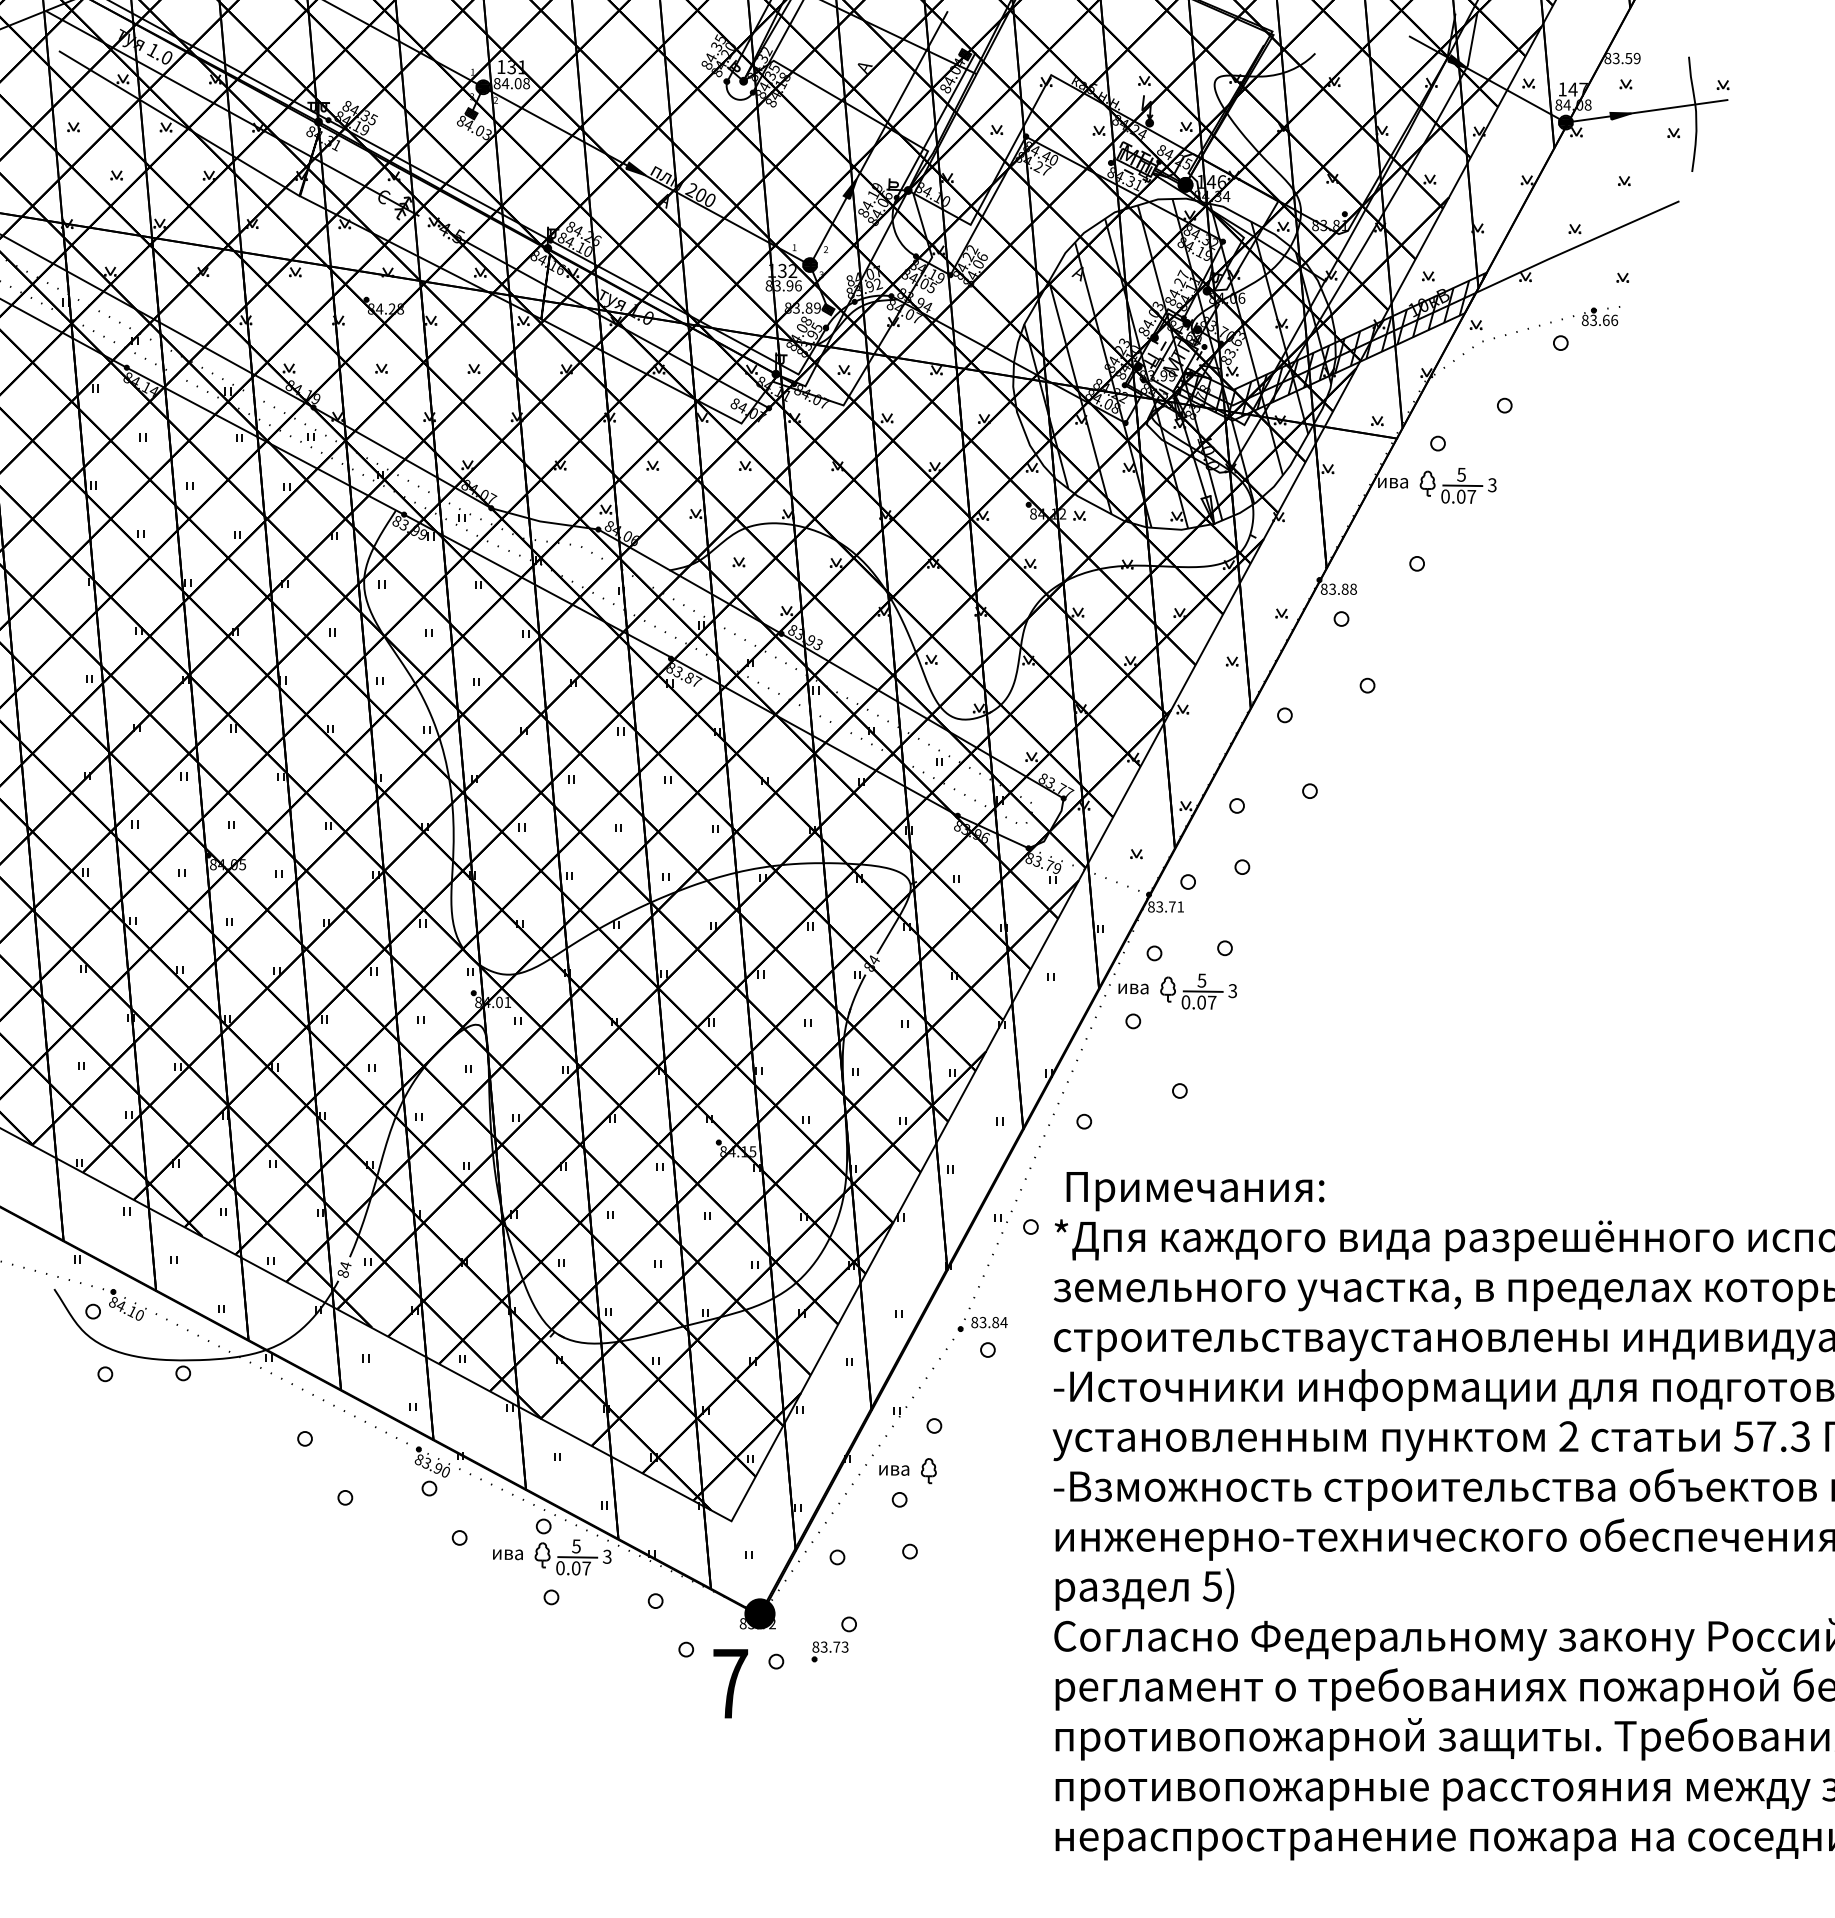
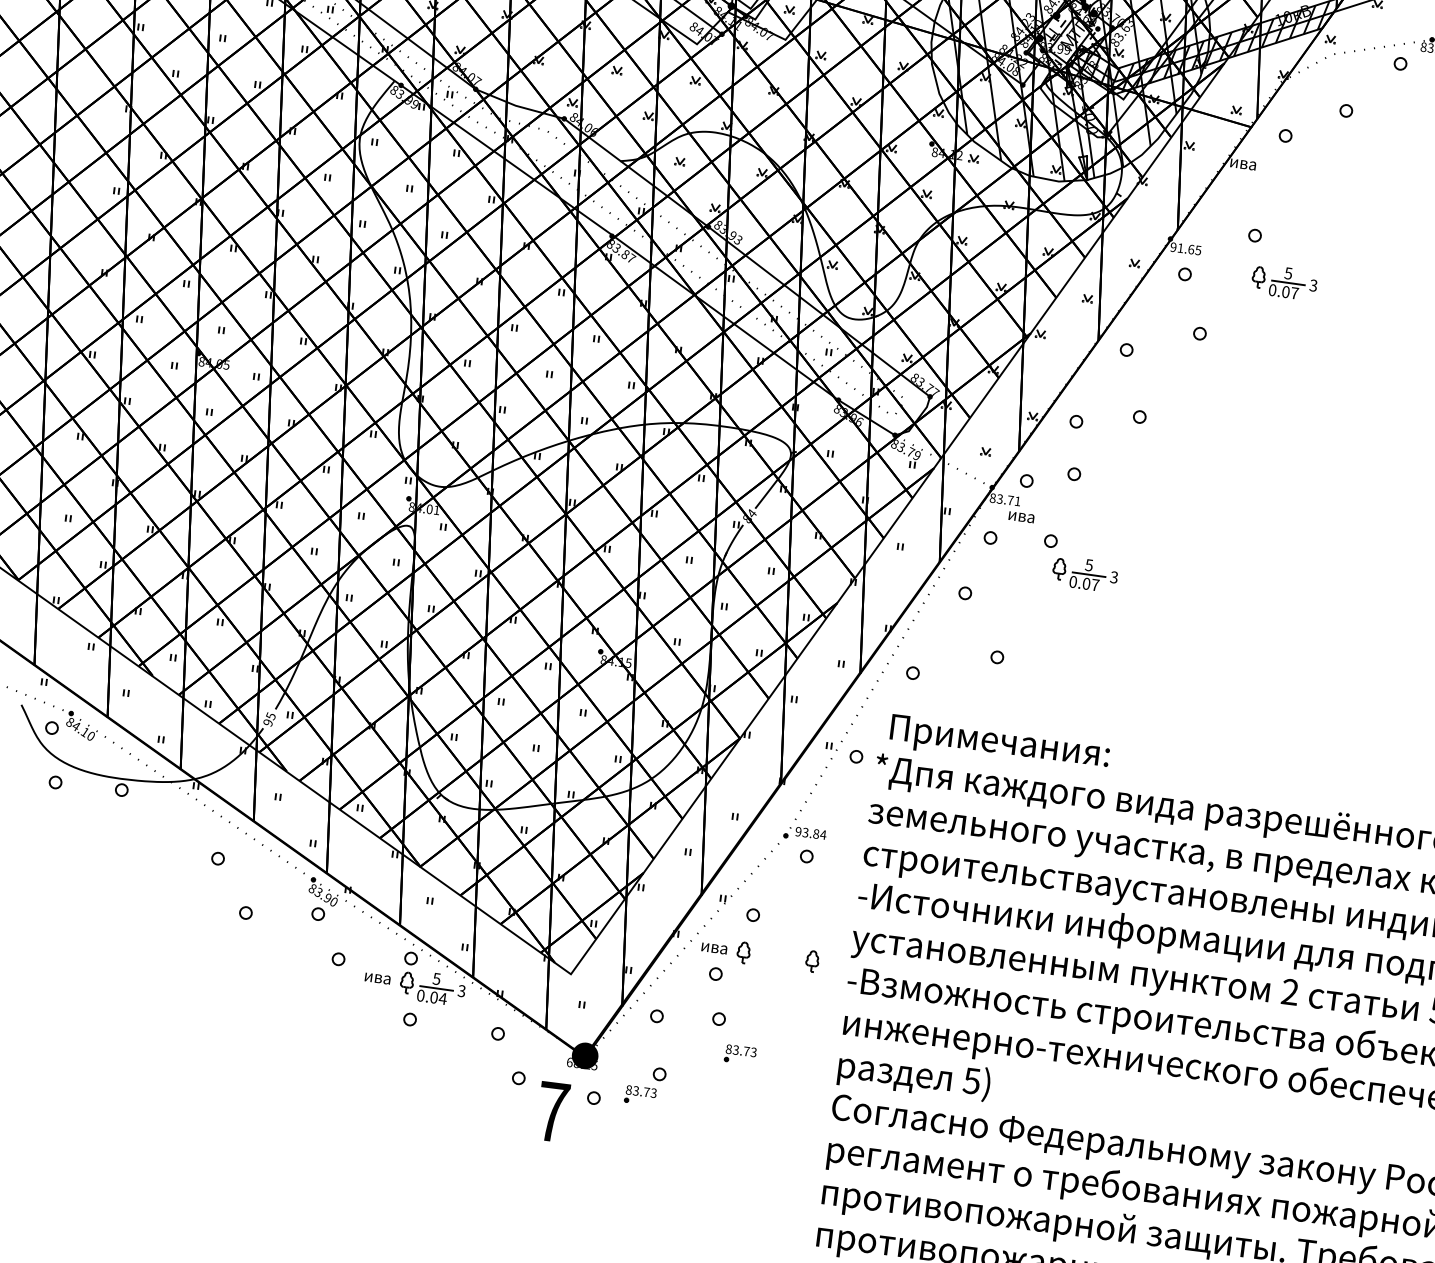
part: (1457, 485) -> (1283, 282), moved
text: (1338, 588) -> (1185, 248), 83.88 -> 91.65
text: (1133, 988) -> (1021, 516), moved
part: (1198, 991) -> (1085, 574), moved
text: (344, 1269) -> (269, 719), 84 -> 95
text: (974, 1322) -> (798, 831), 83.84 -> 93.84
part: (1009, 1471) -> (812, 961), added
text: (586, 1568) -> (442, 998), 0.07 -> 0.04
part: (939, 1589) -> (740, 1054), added
text: (757, 1623) -> (582, 1063), 83.72 -> 68.25

